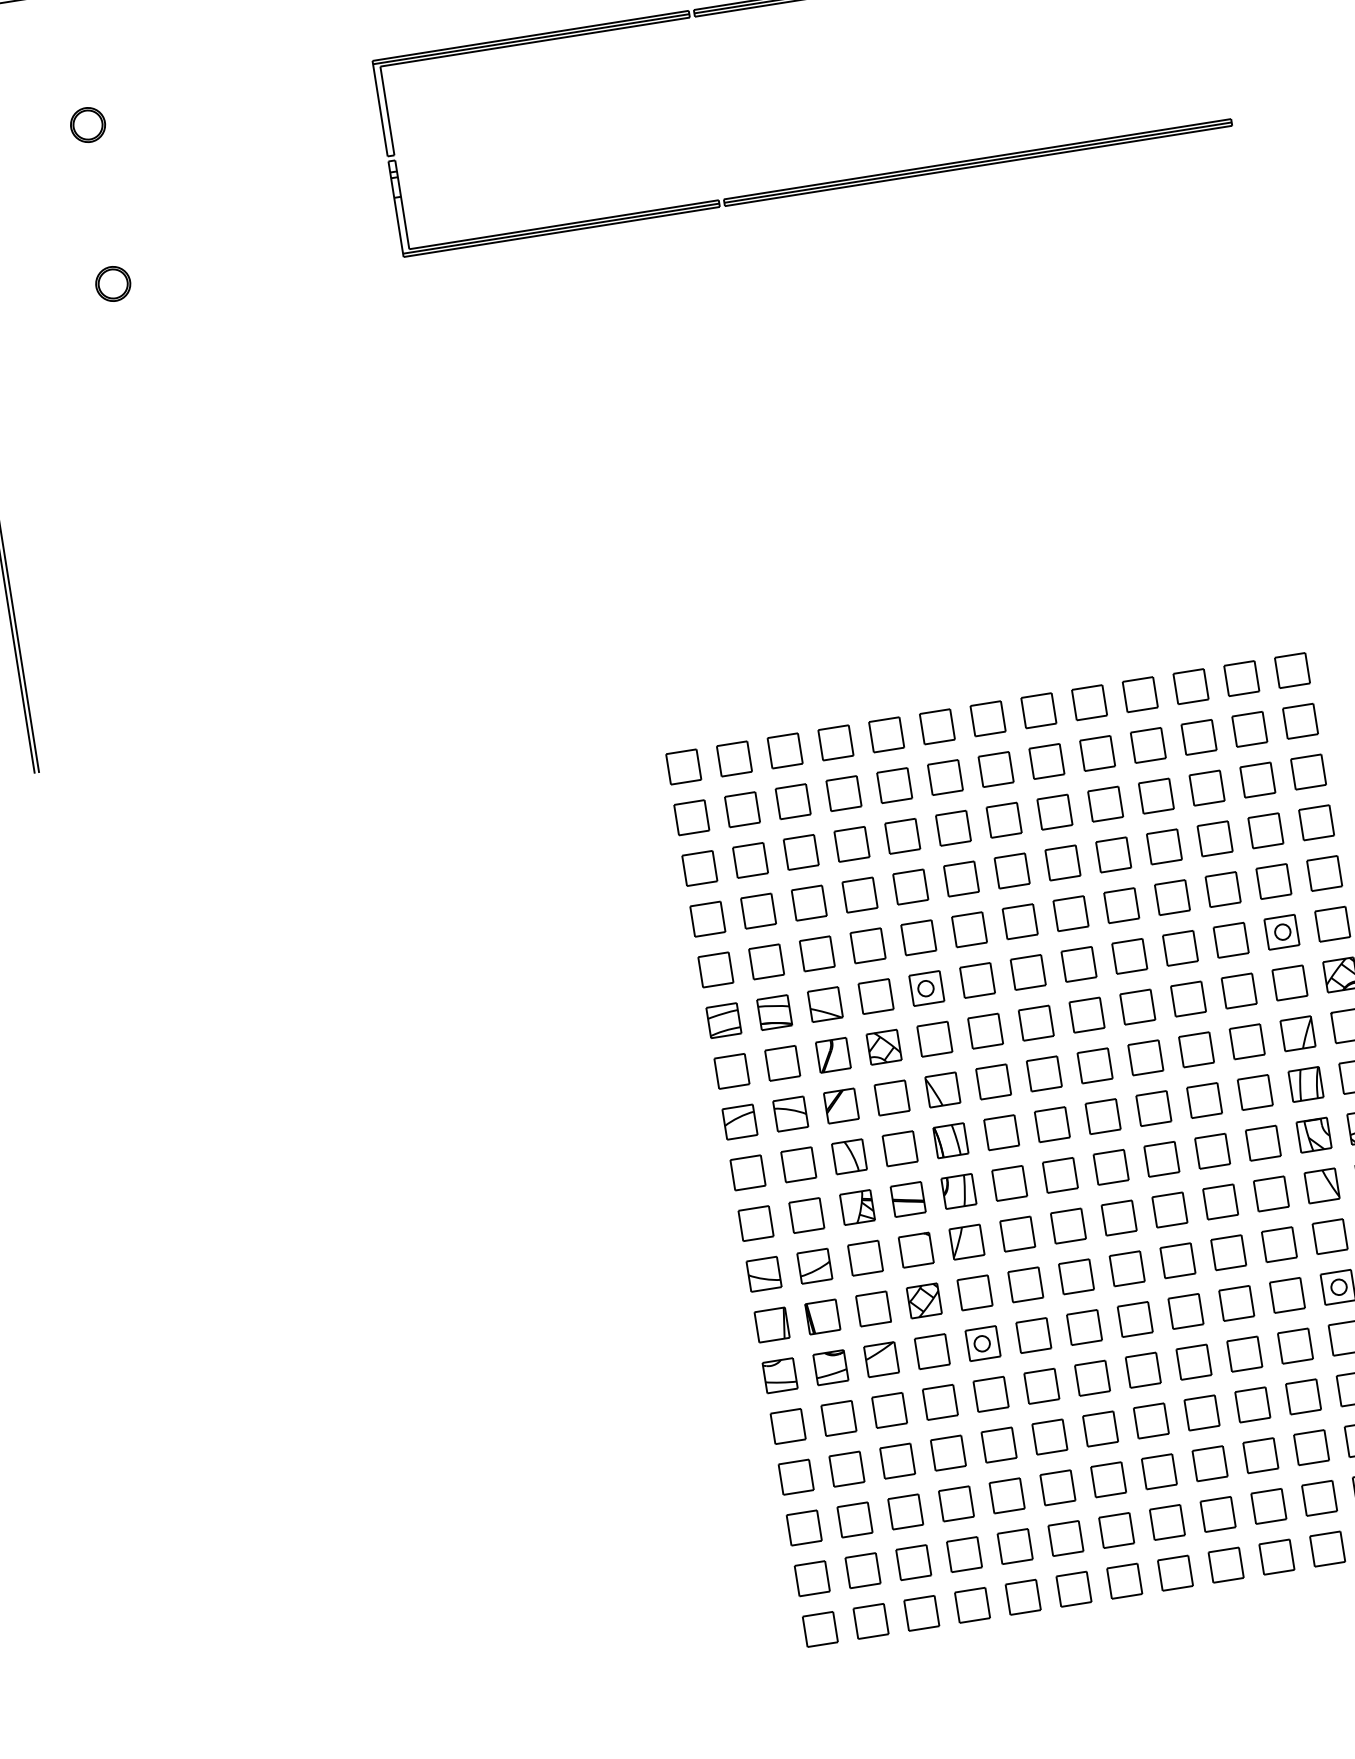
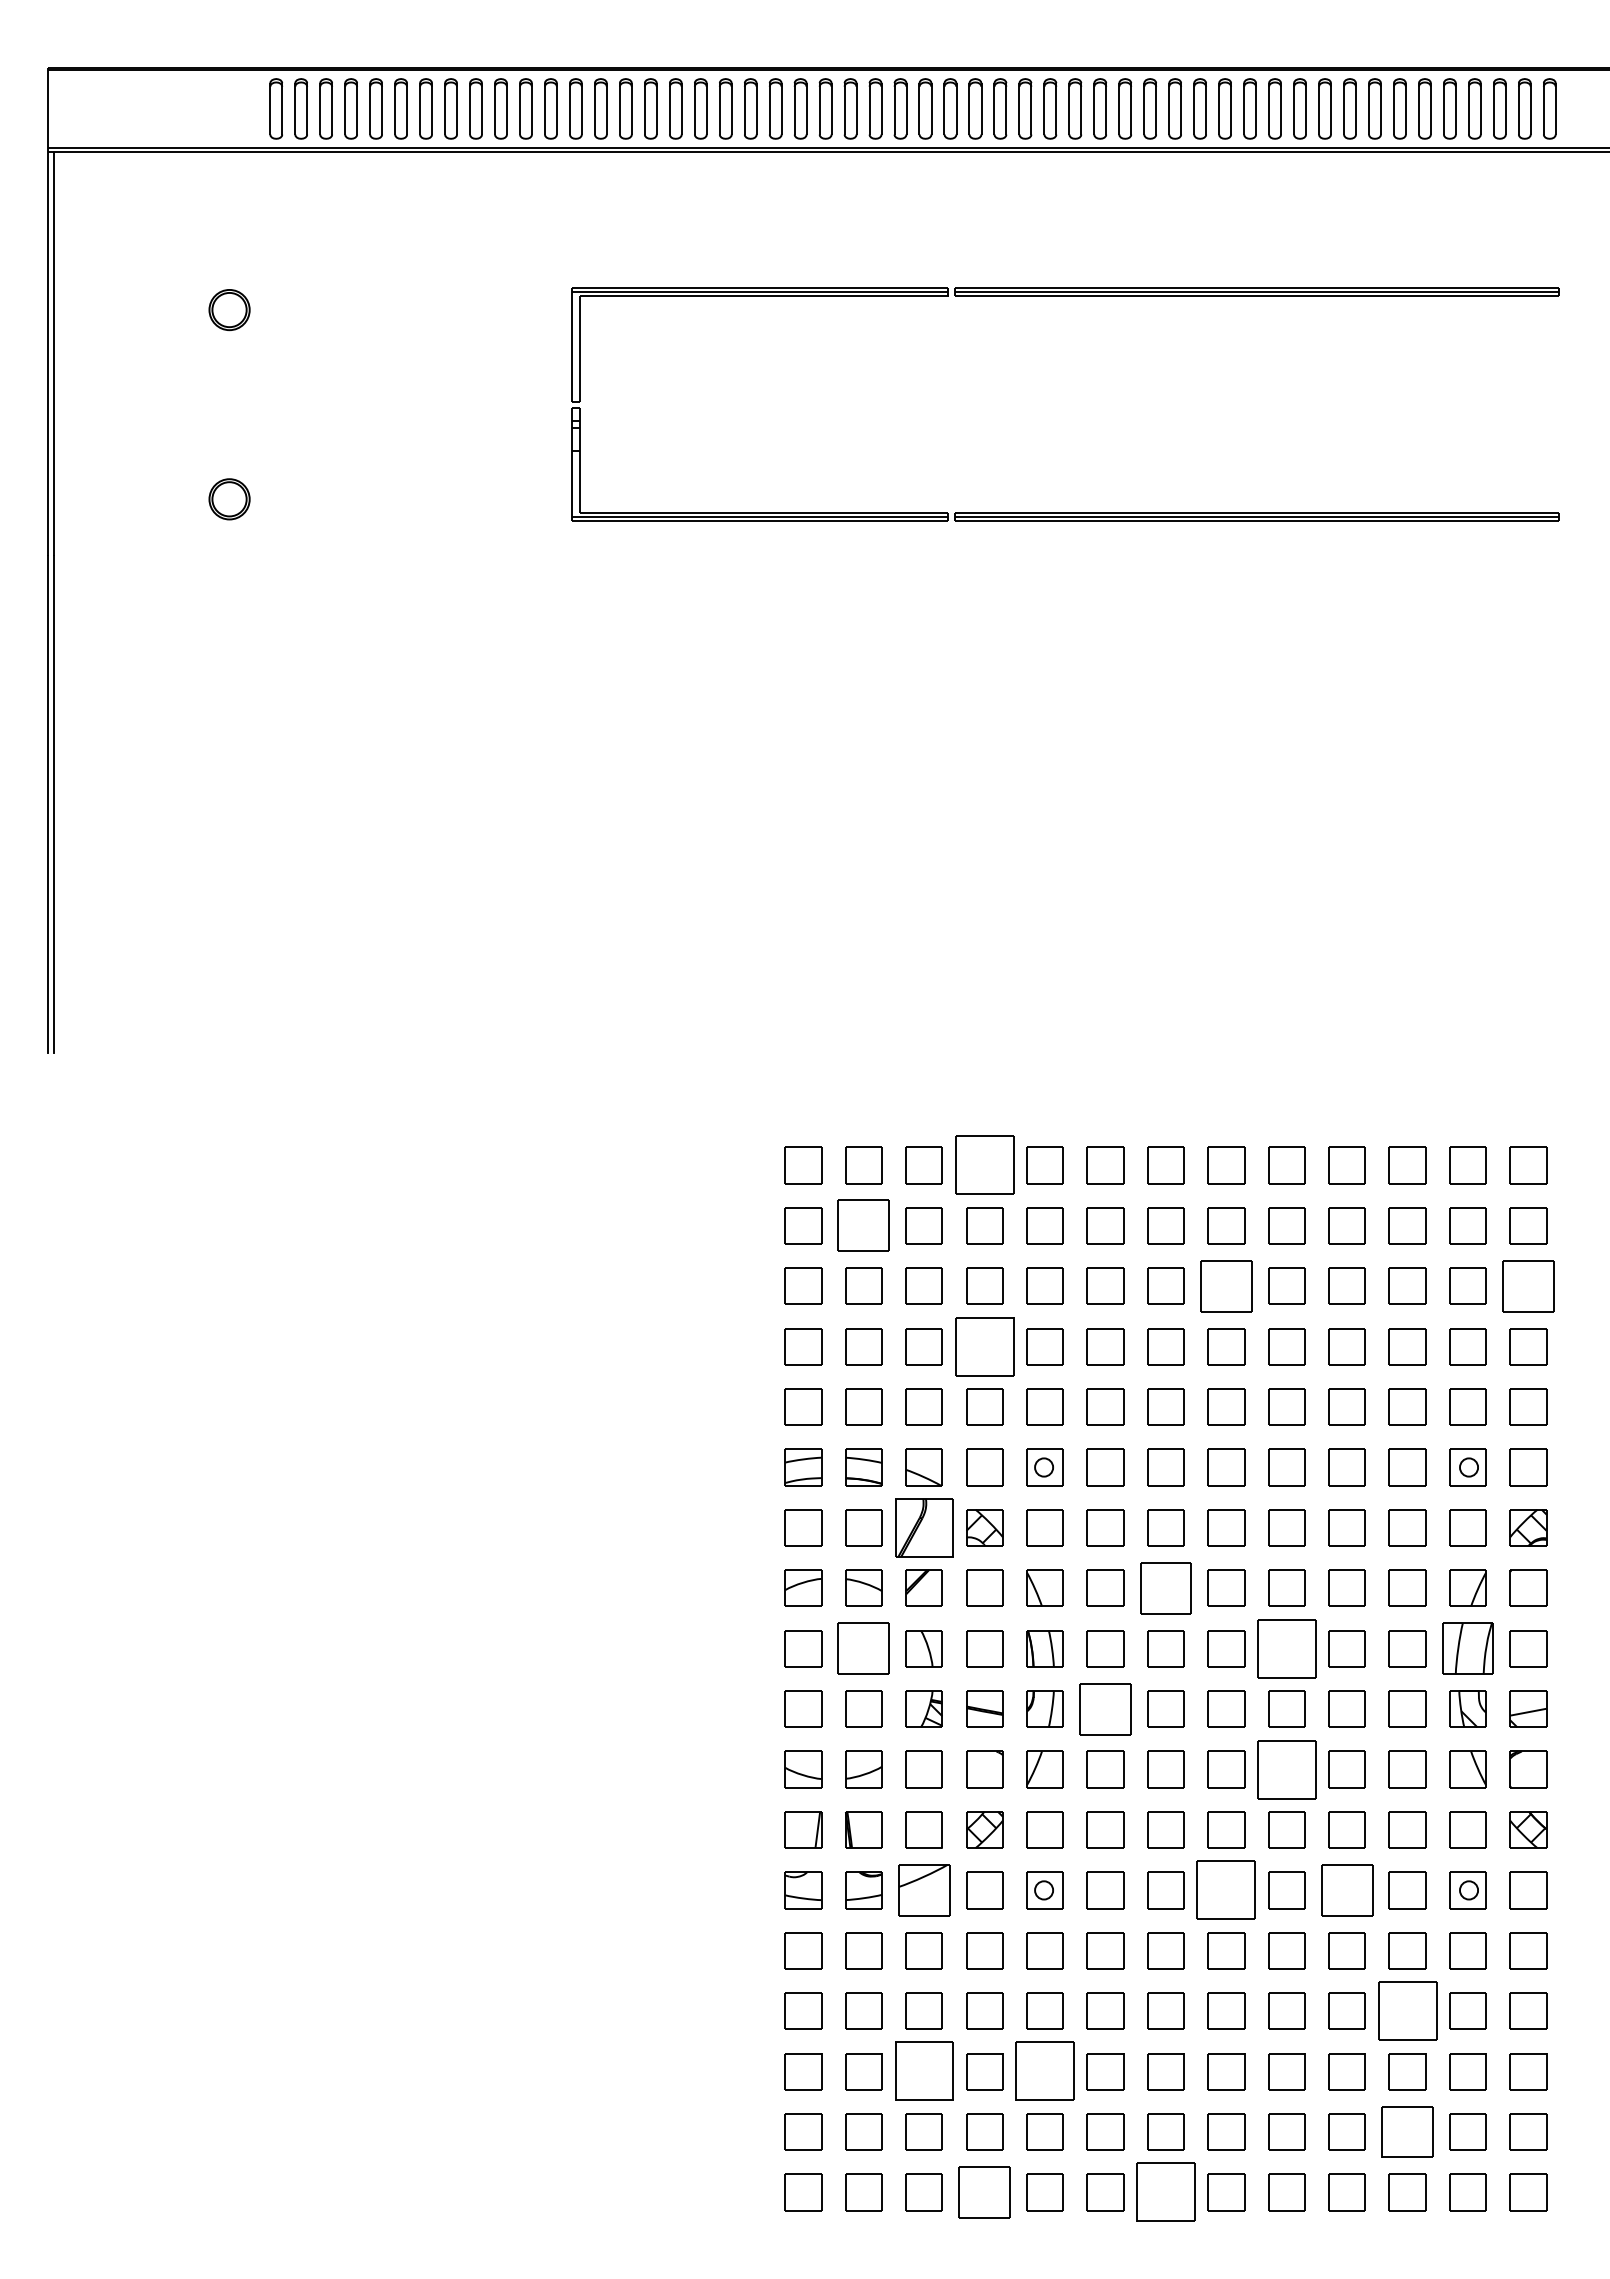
part: (835, 742) -> (984, 1165), size x1.6
part: (1308, 771) -> (1528, 1285), size x1.4
part: (742, 809) -> (863, 1225), size x1.4
part: (1054, 811) -> (1226, 1285), size x1.4
part: (859, 894) -> (984, 1346), size x1.6
part: (832, 1055) -> (923, 1527), size x1.6
part: (1043, 1073) -> (1165, 1587), size x1.4
part: (1305, 1084) -> (1467, 1648), size x1.4
part: (1153, 1108) -> (1286, 1648), size x1.6
part: (798, 1164) -> (863, 1648), size x1.4
part: (1009, 1182) -> (1105, 1708), size x1.4
part: (1169, 1210) -> (1286, 1769), size x1.6
part: (1236, 1303) -> (1346, 1890), size x1.4
part: (1135, 1319) -> (1226, 1890), size x1.6
part: (880, 1359) -> (923, 1890), size x1.4
part: (1303, 1396) -> (1407, 2010), size x1.6
part: (1006, 1495) -> (1044, 2071), size x1.6
part: (1319, 1497) -> (1407, 2131), size x1.4
part: (905, 1511) -> (923, 2071), size x1.6
part: (1124, 1581) -> (1165, 2192), size x1.6
part: (972, 1605) -> (984, 2192), size x1.4

